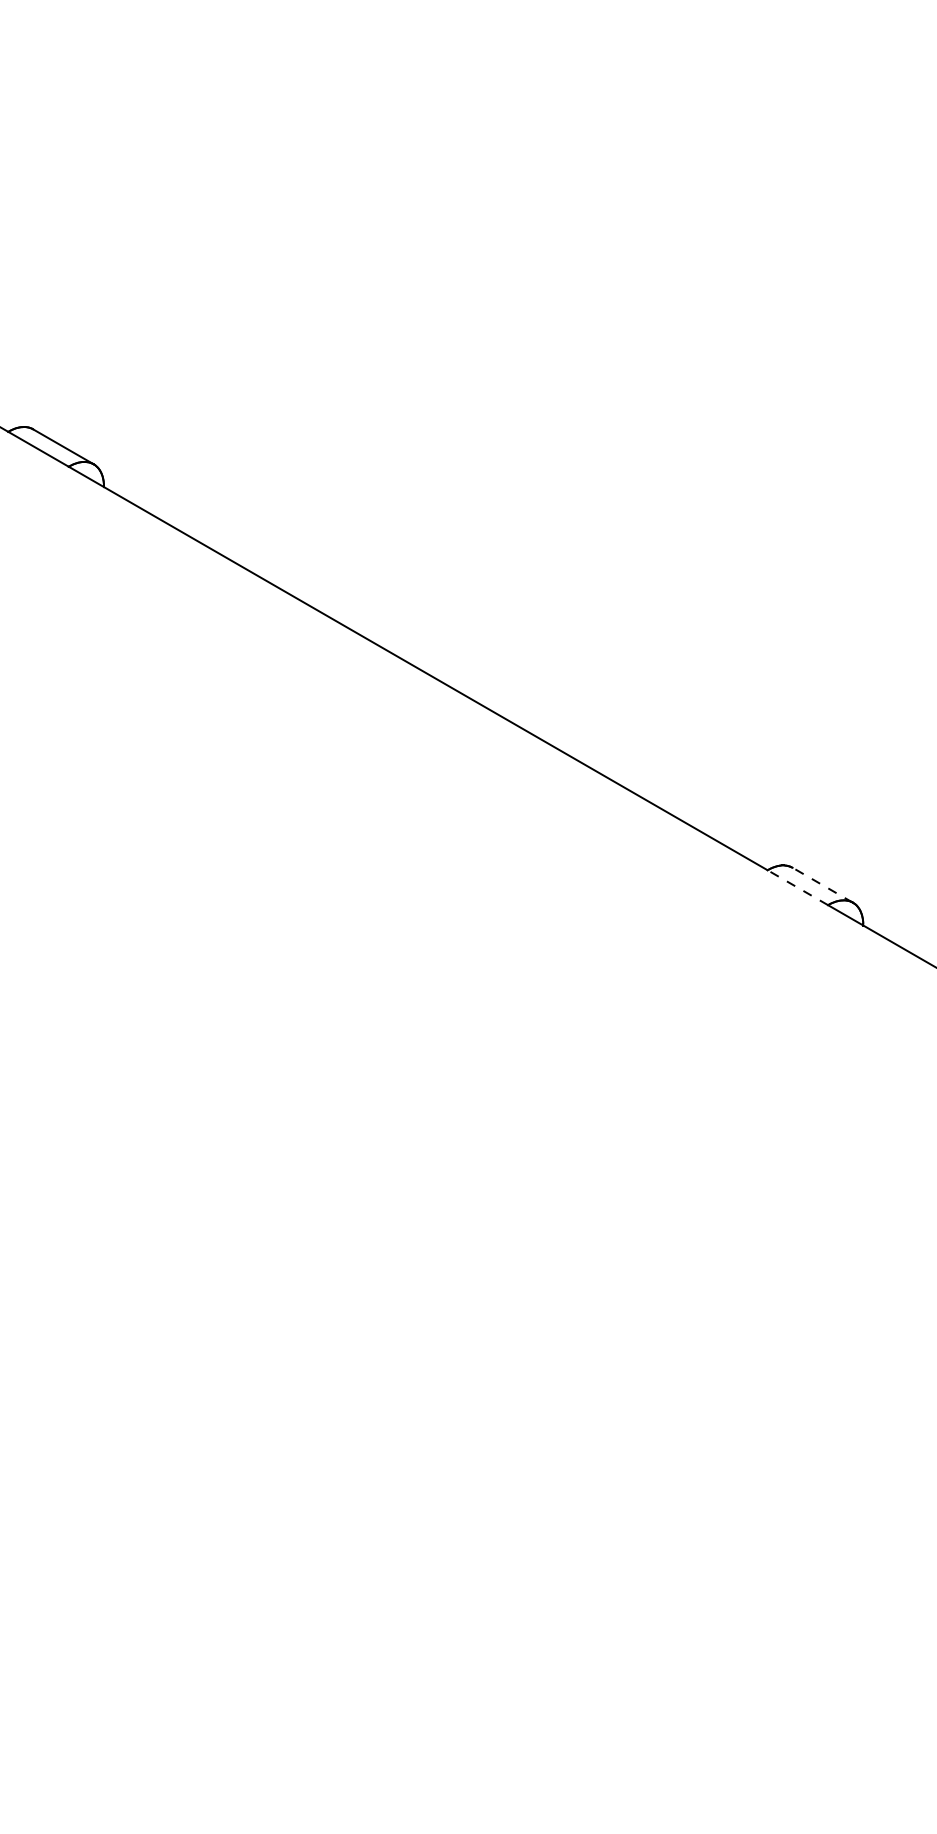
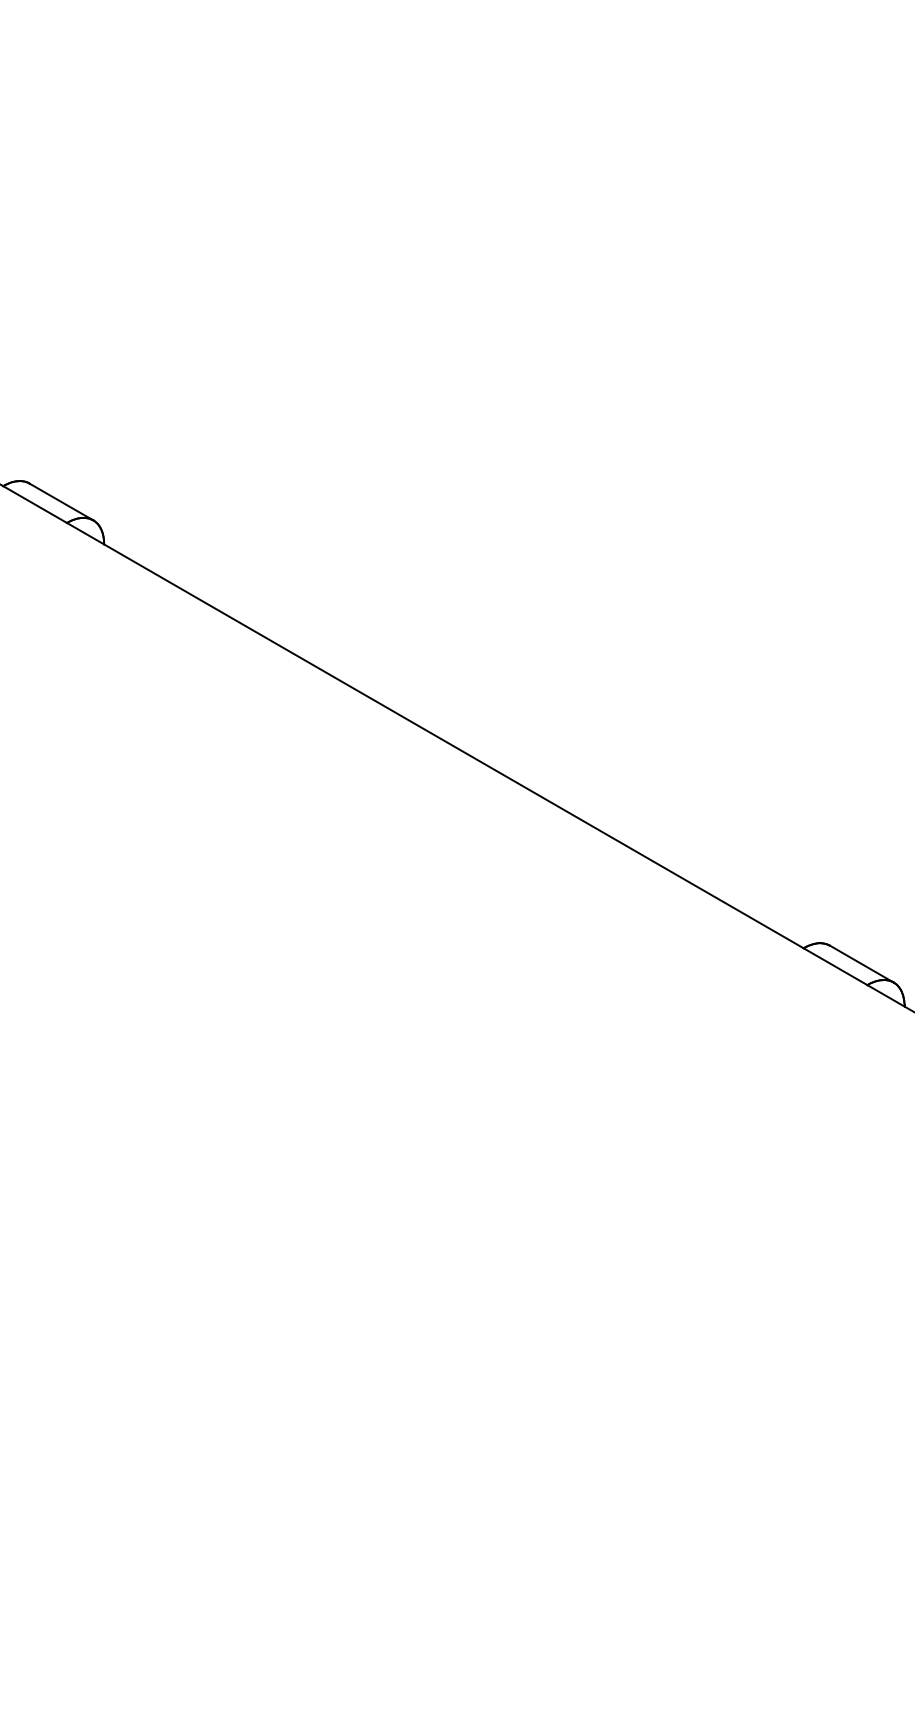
line: (822, 885) -> (861, 964), dashed -> solid
line: (797, 887) -> (835, 966), dashed -> solid

